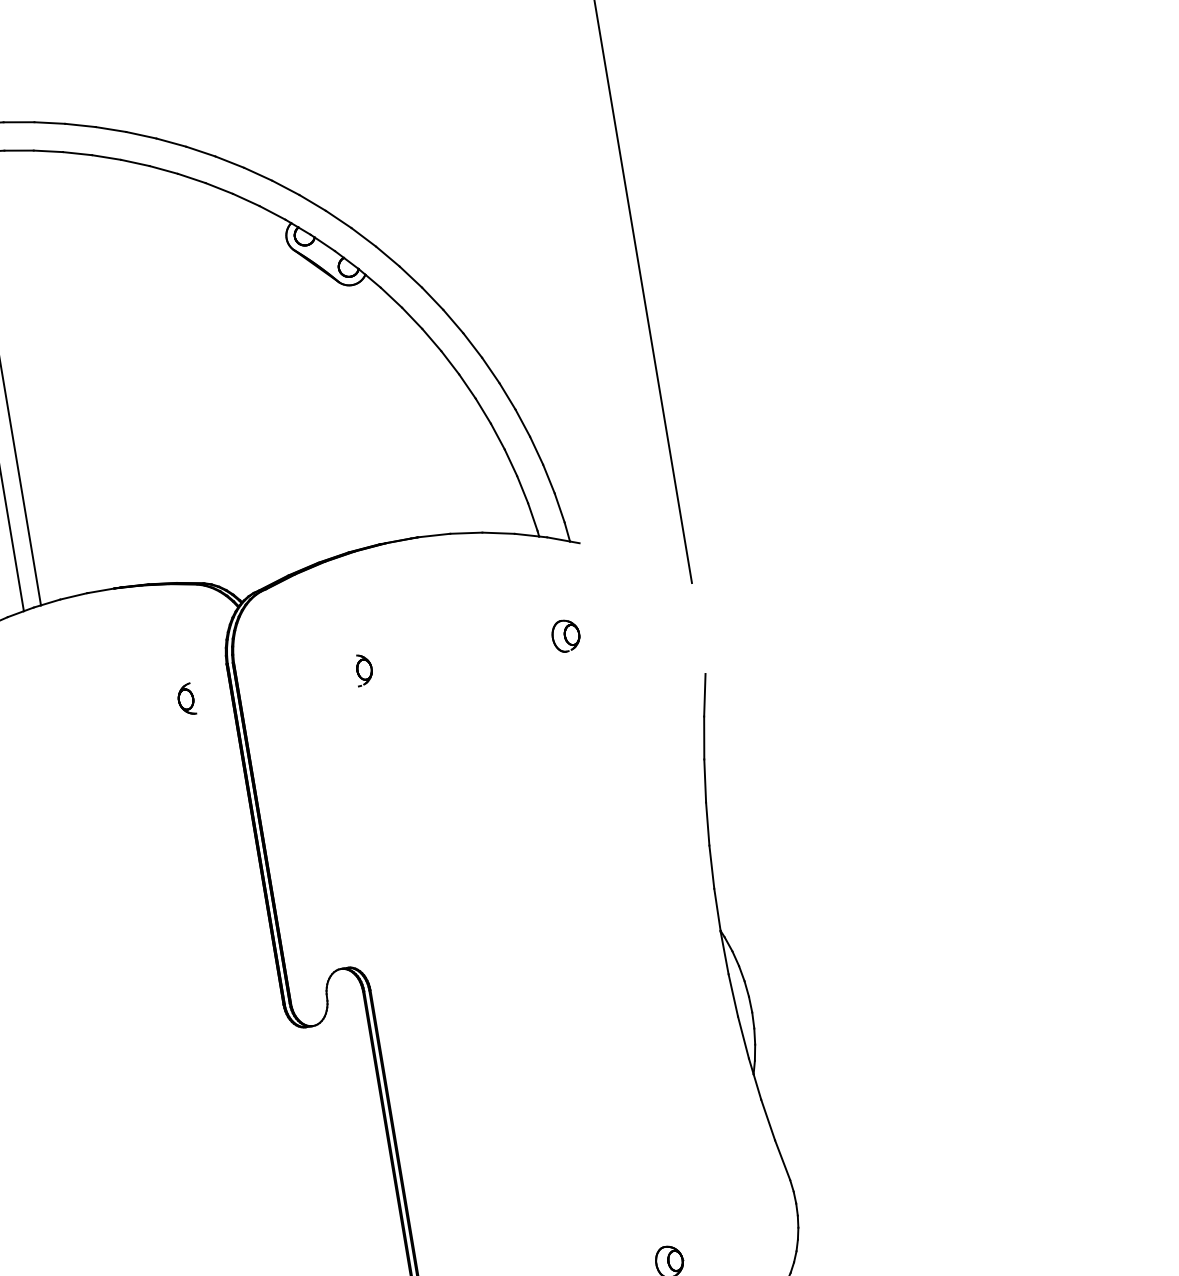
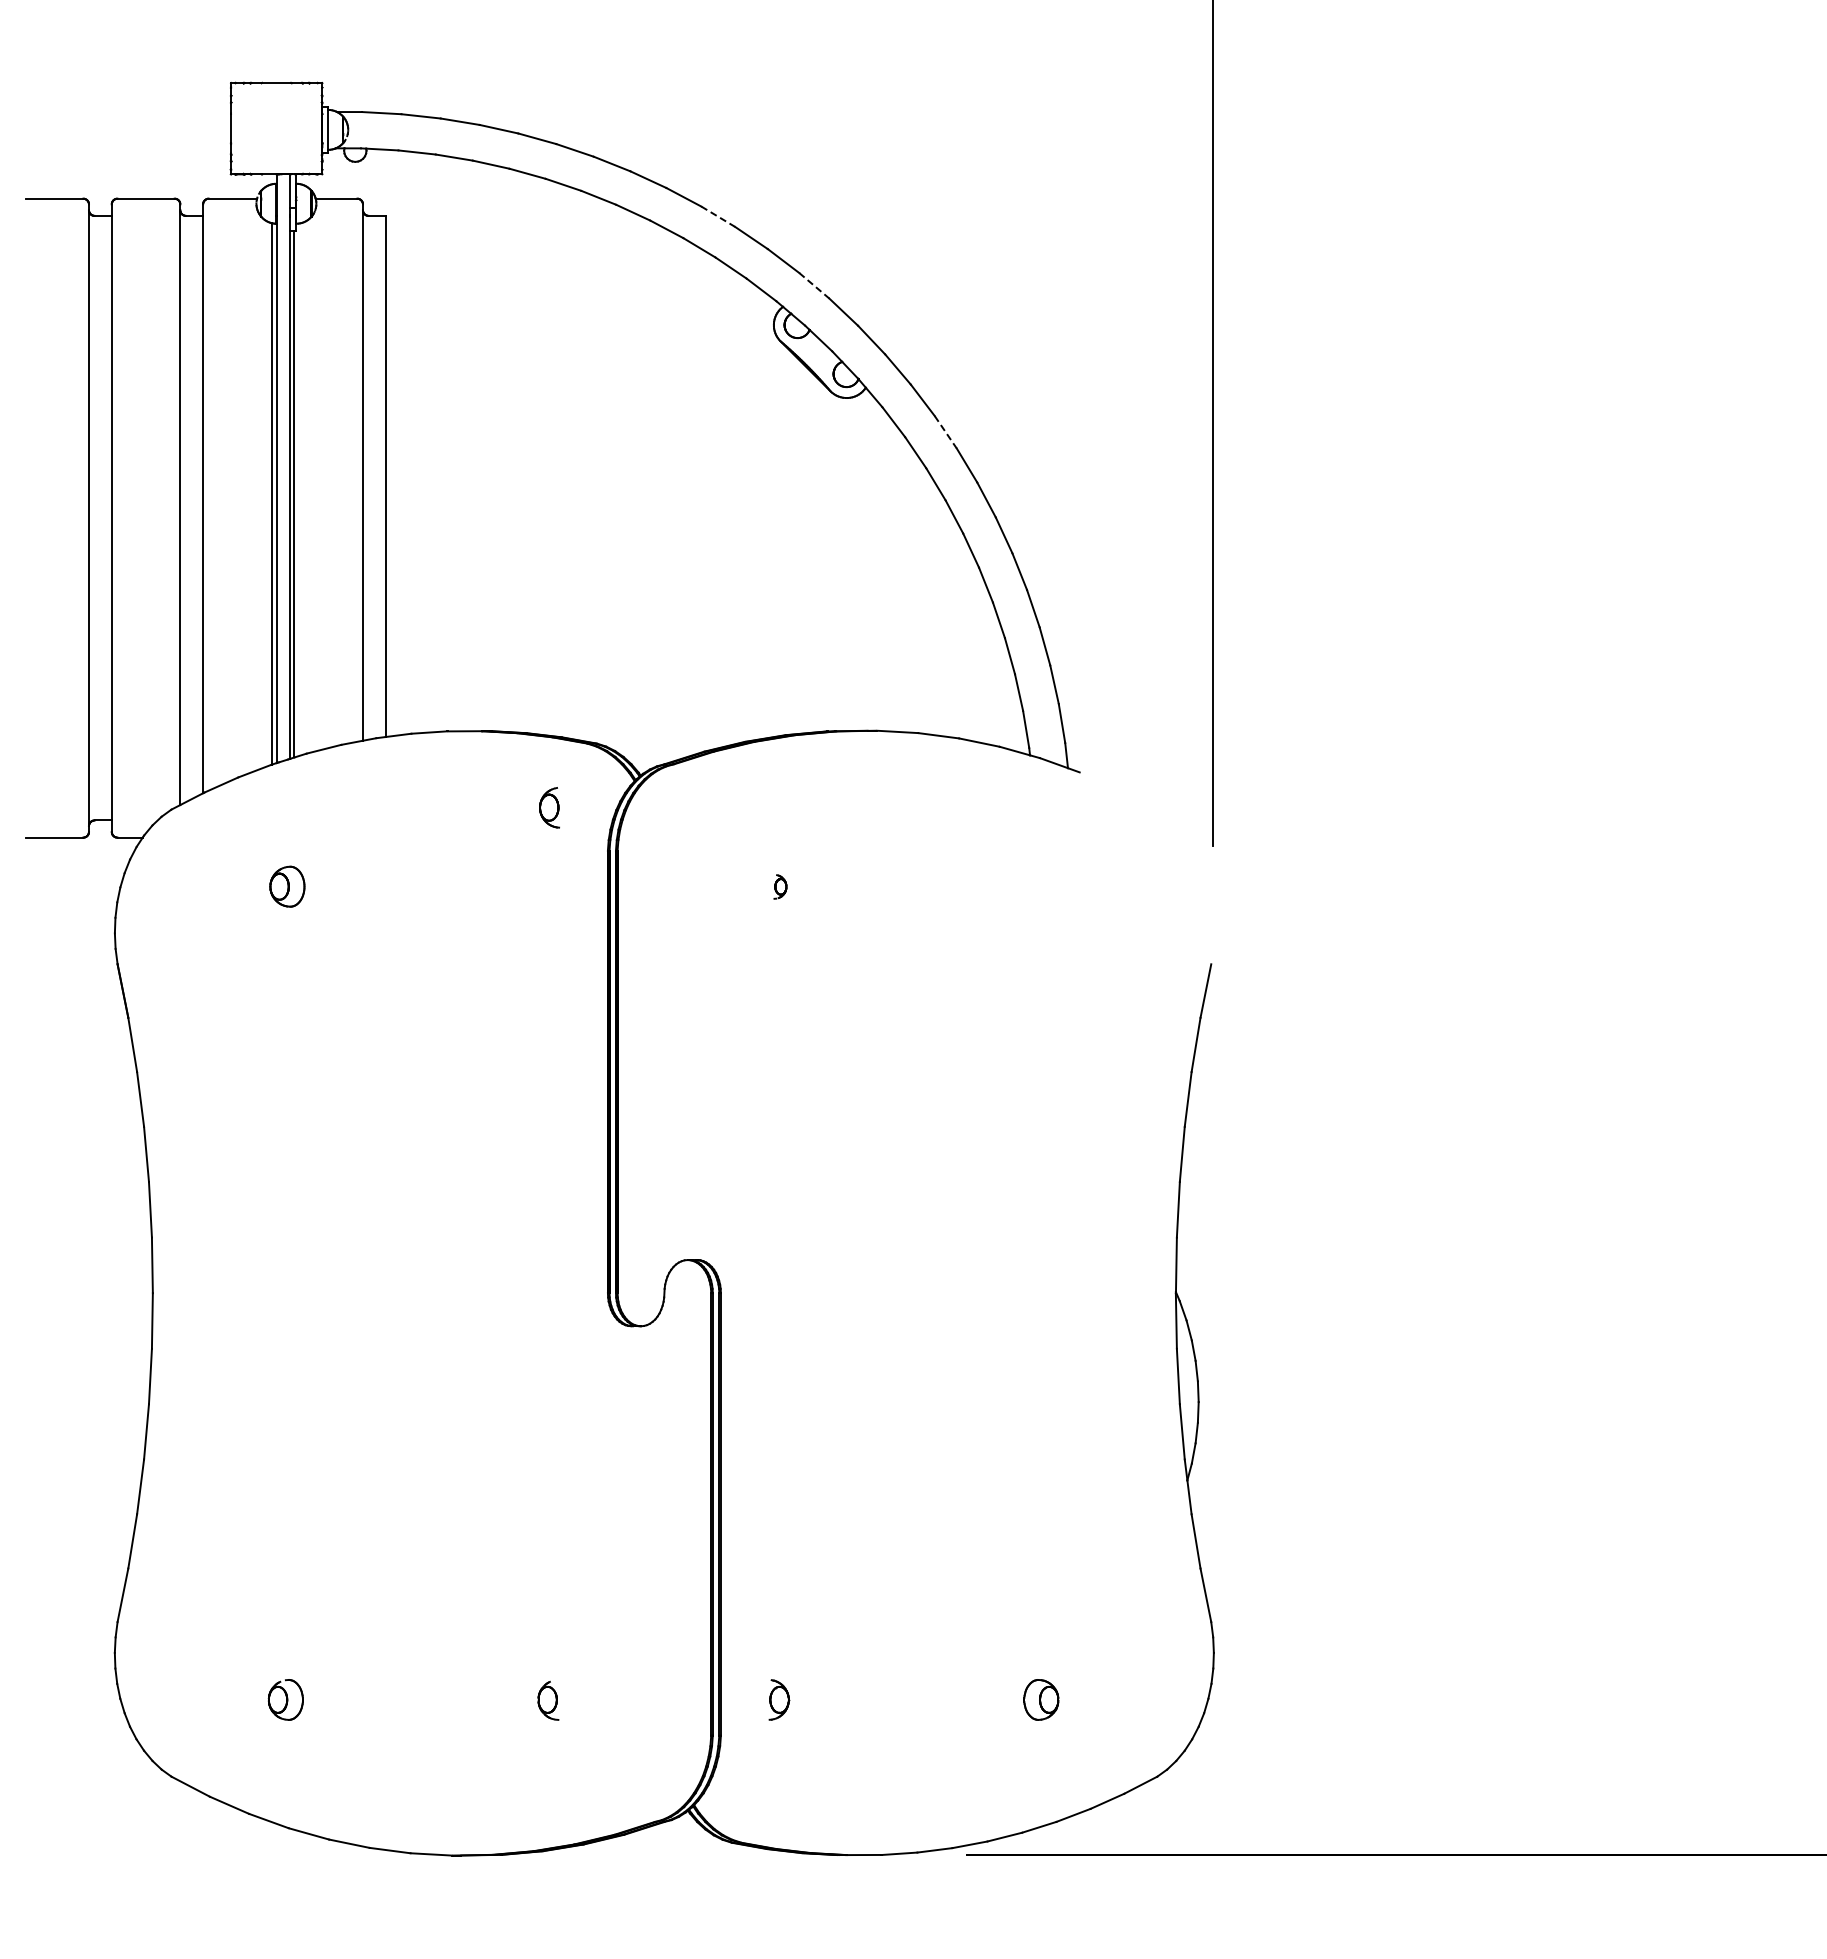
line: (230, 161) -> (718, 216), solid -> dashed
line: (312, 202) -> (814, 285), solid -> dashed
line: (432, 298) -> (945, 432), solid -> dashed
part: (565, 635) -> (1042, 886), removed
part: (364, 669) -> (780, 886), size x0.6
part: (186, 699) -> (549, 807), moved

